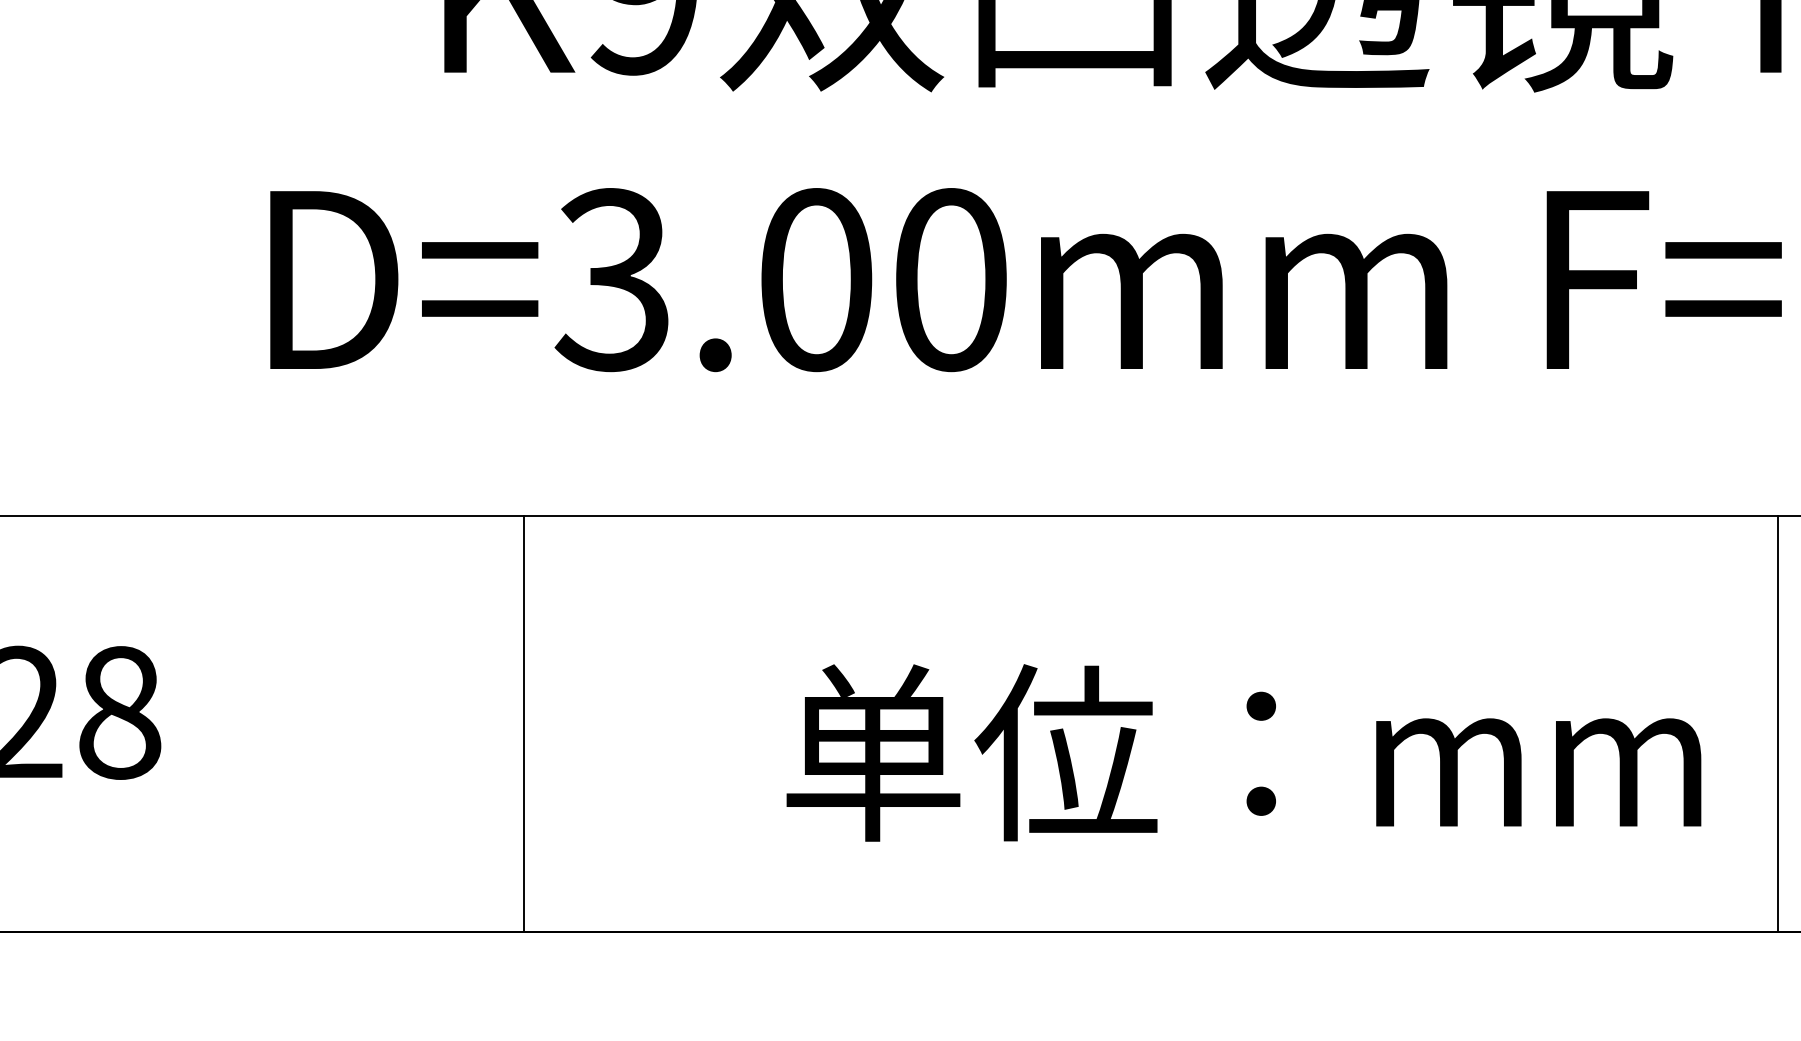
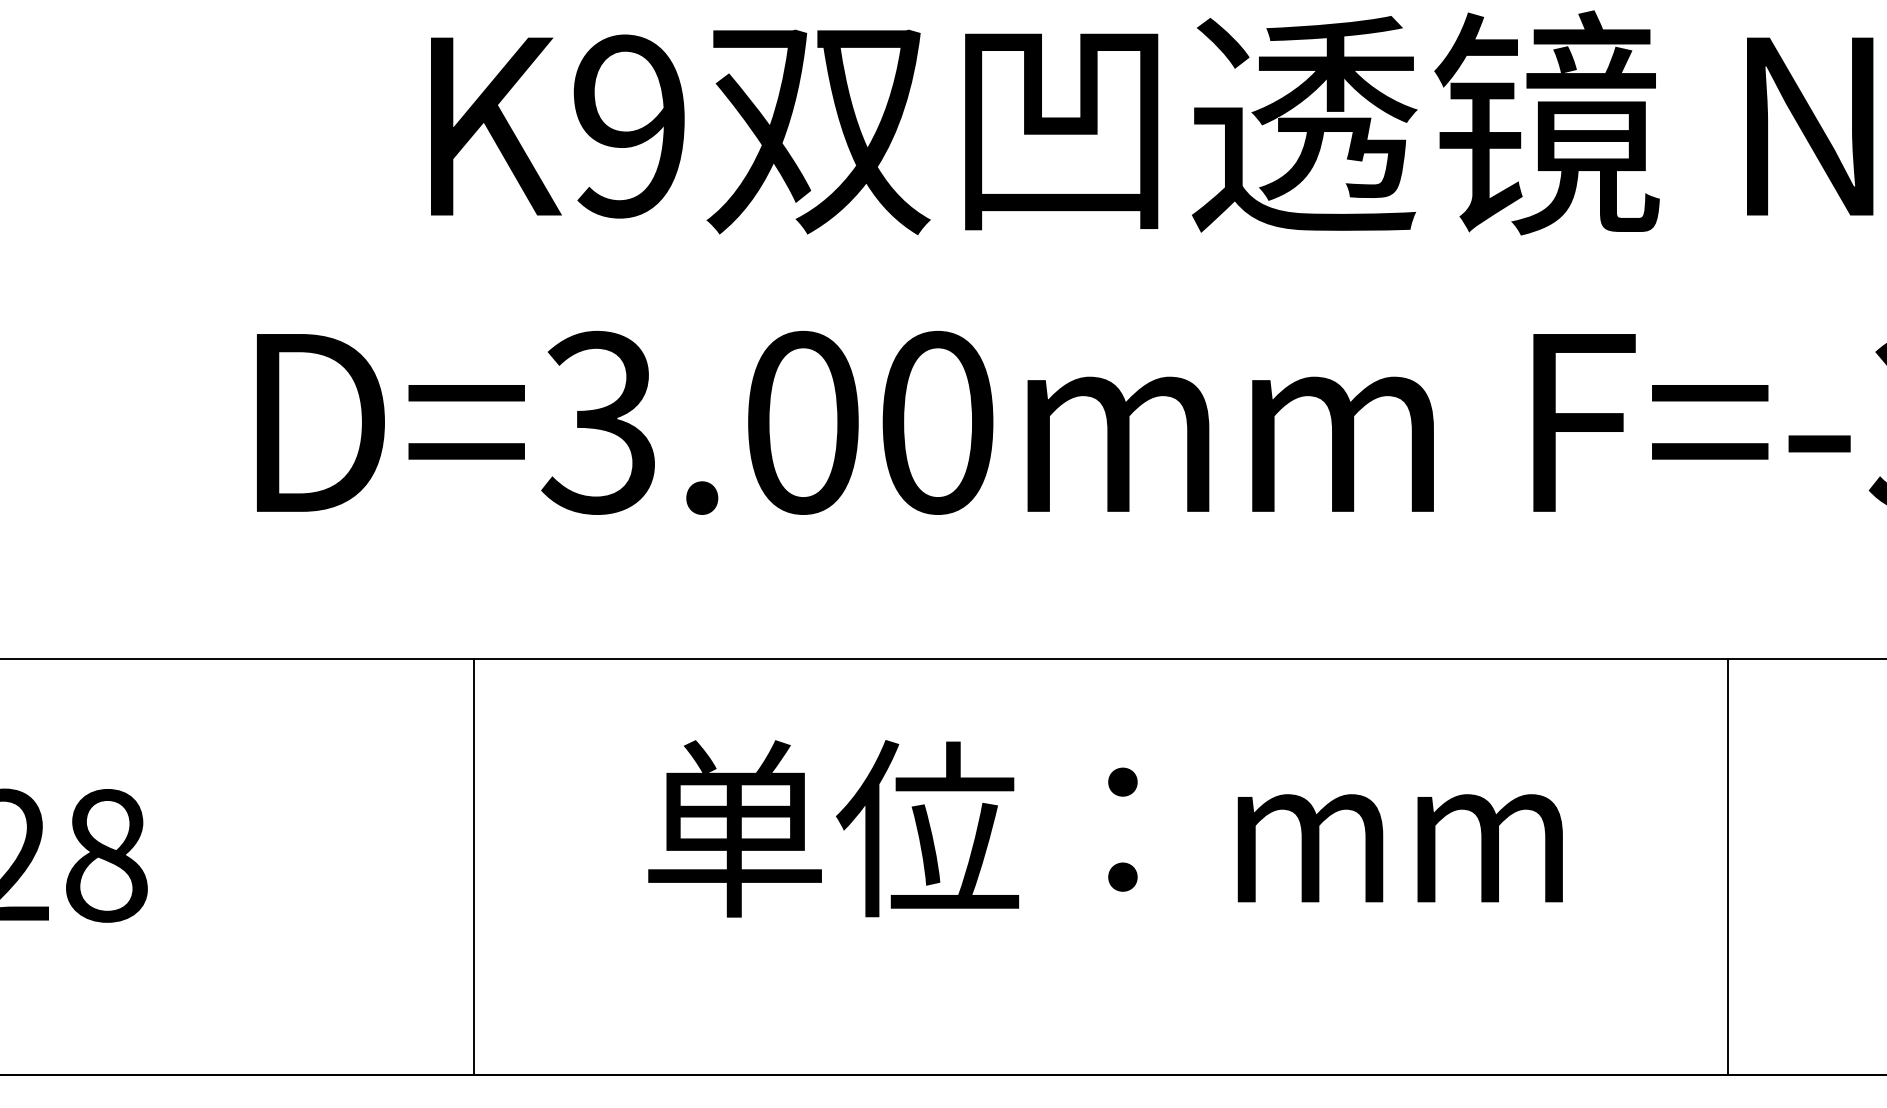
line: (523, 723) -> (474, 866), moved
line: (1777, 723) -> (1728, 866), moved
text: (1243, 752) -> (1105, 828), moved

